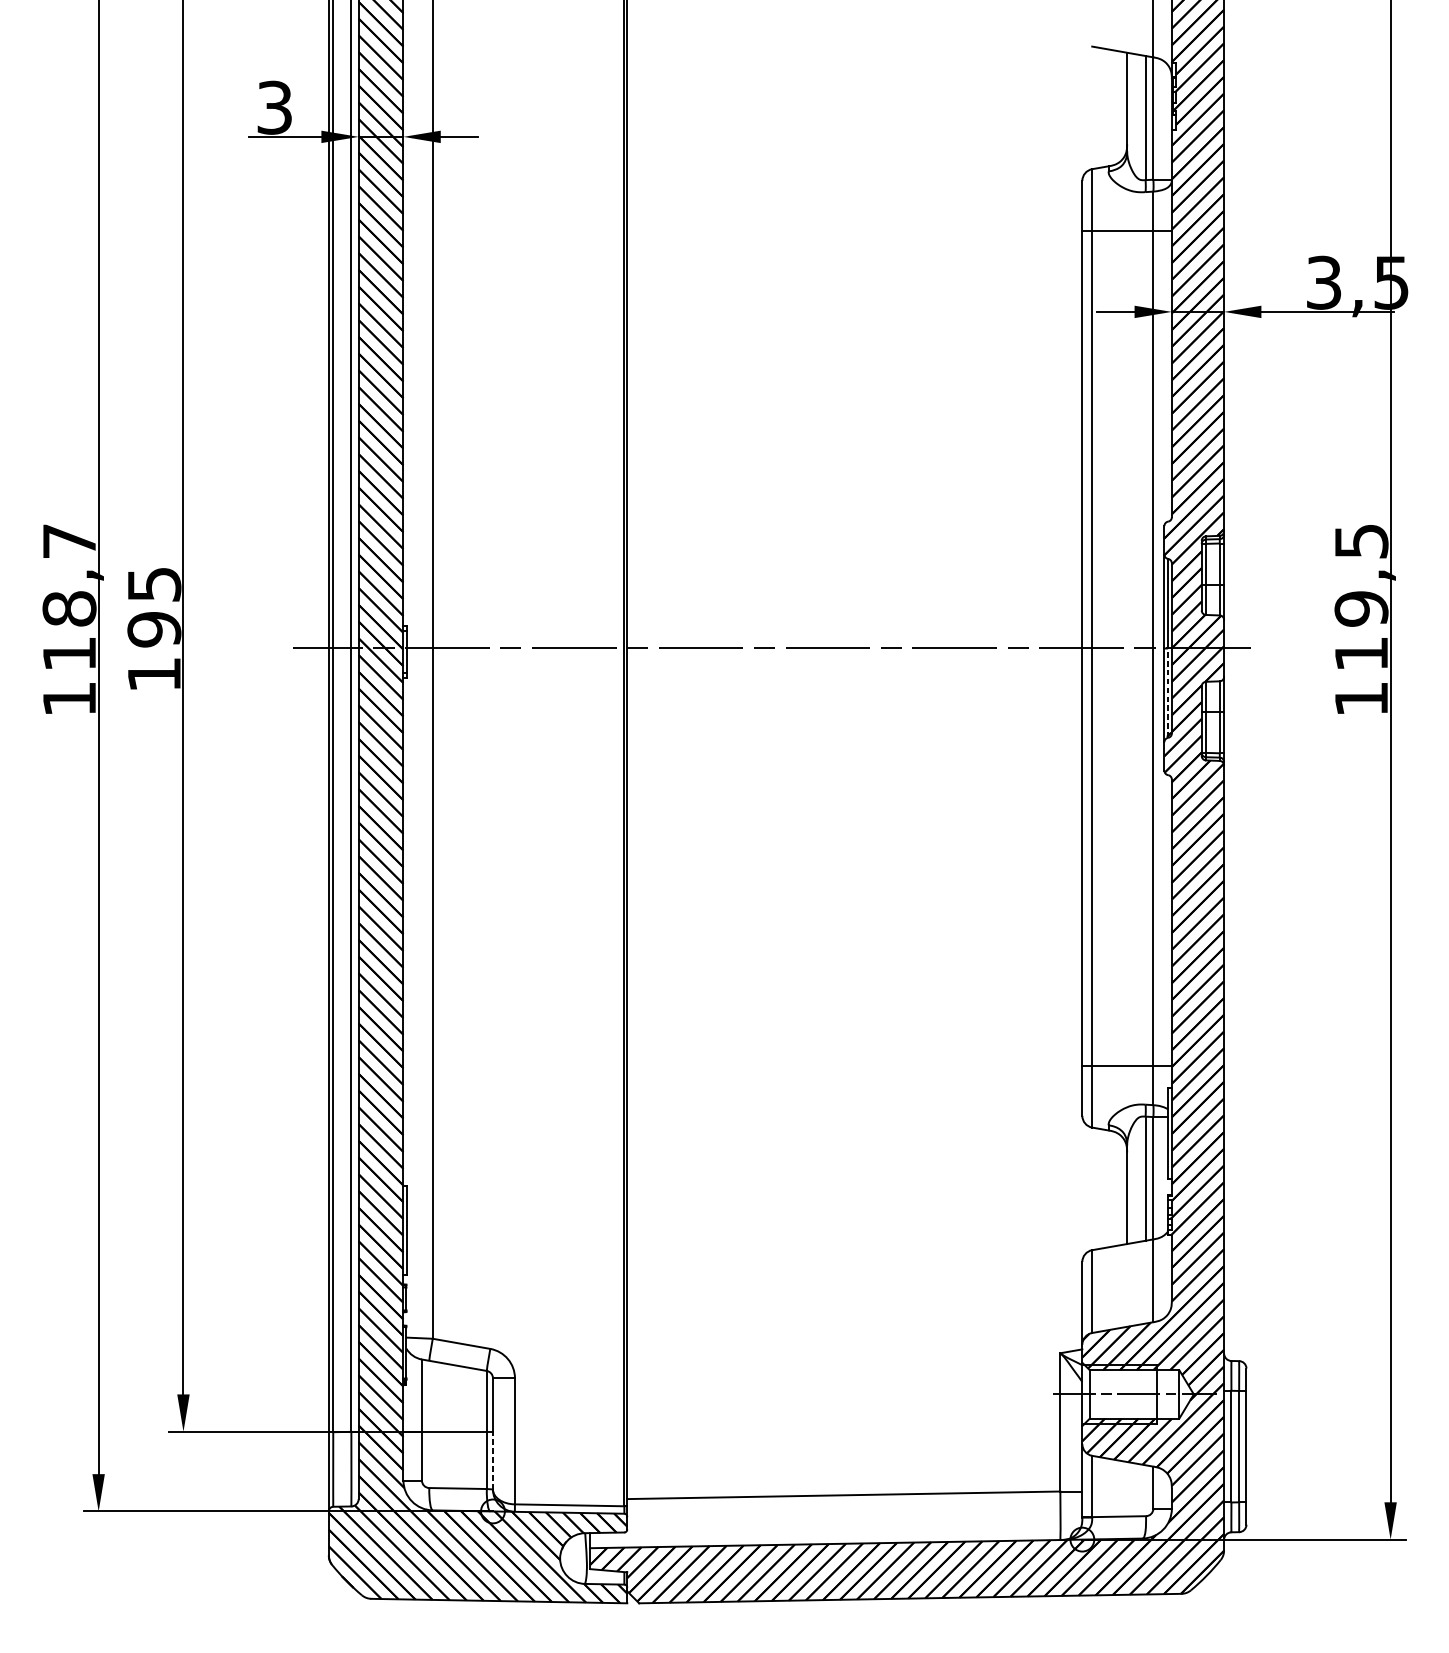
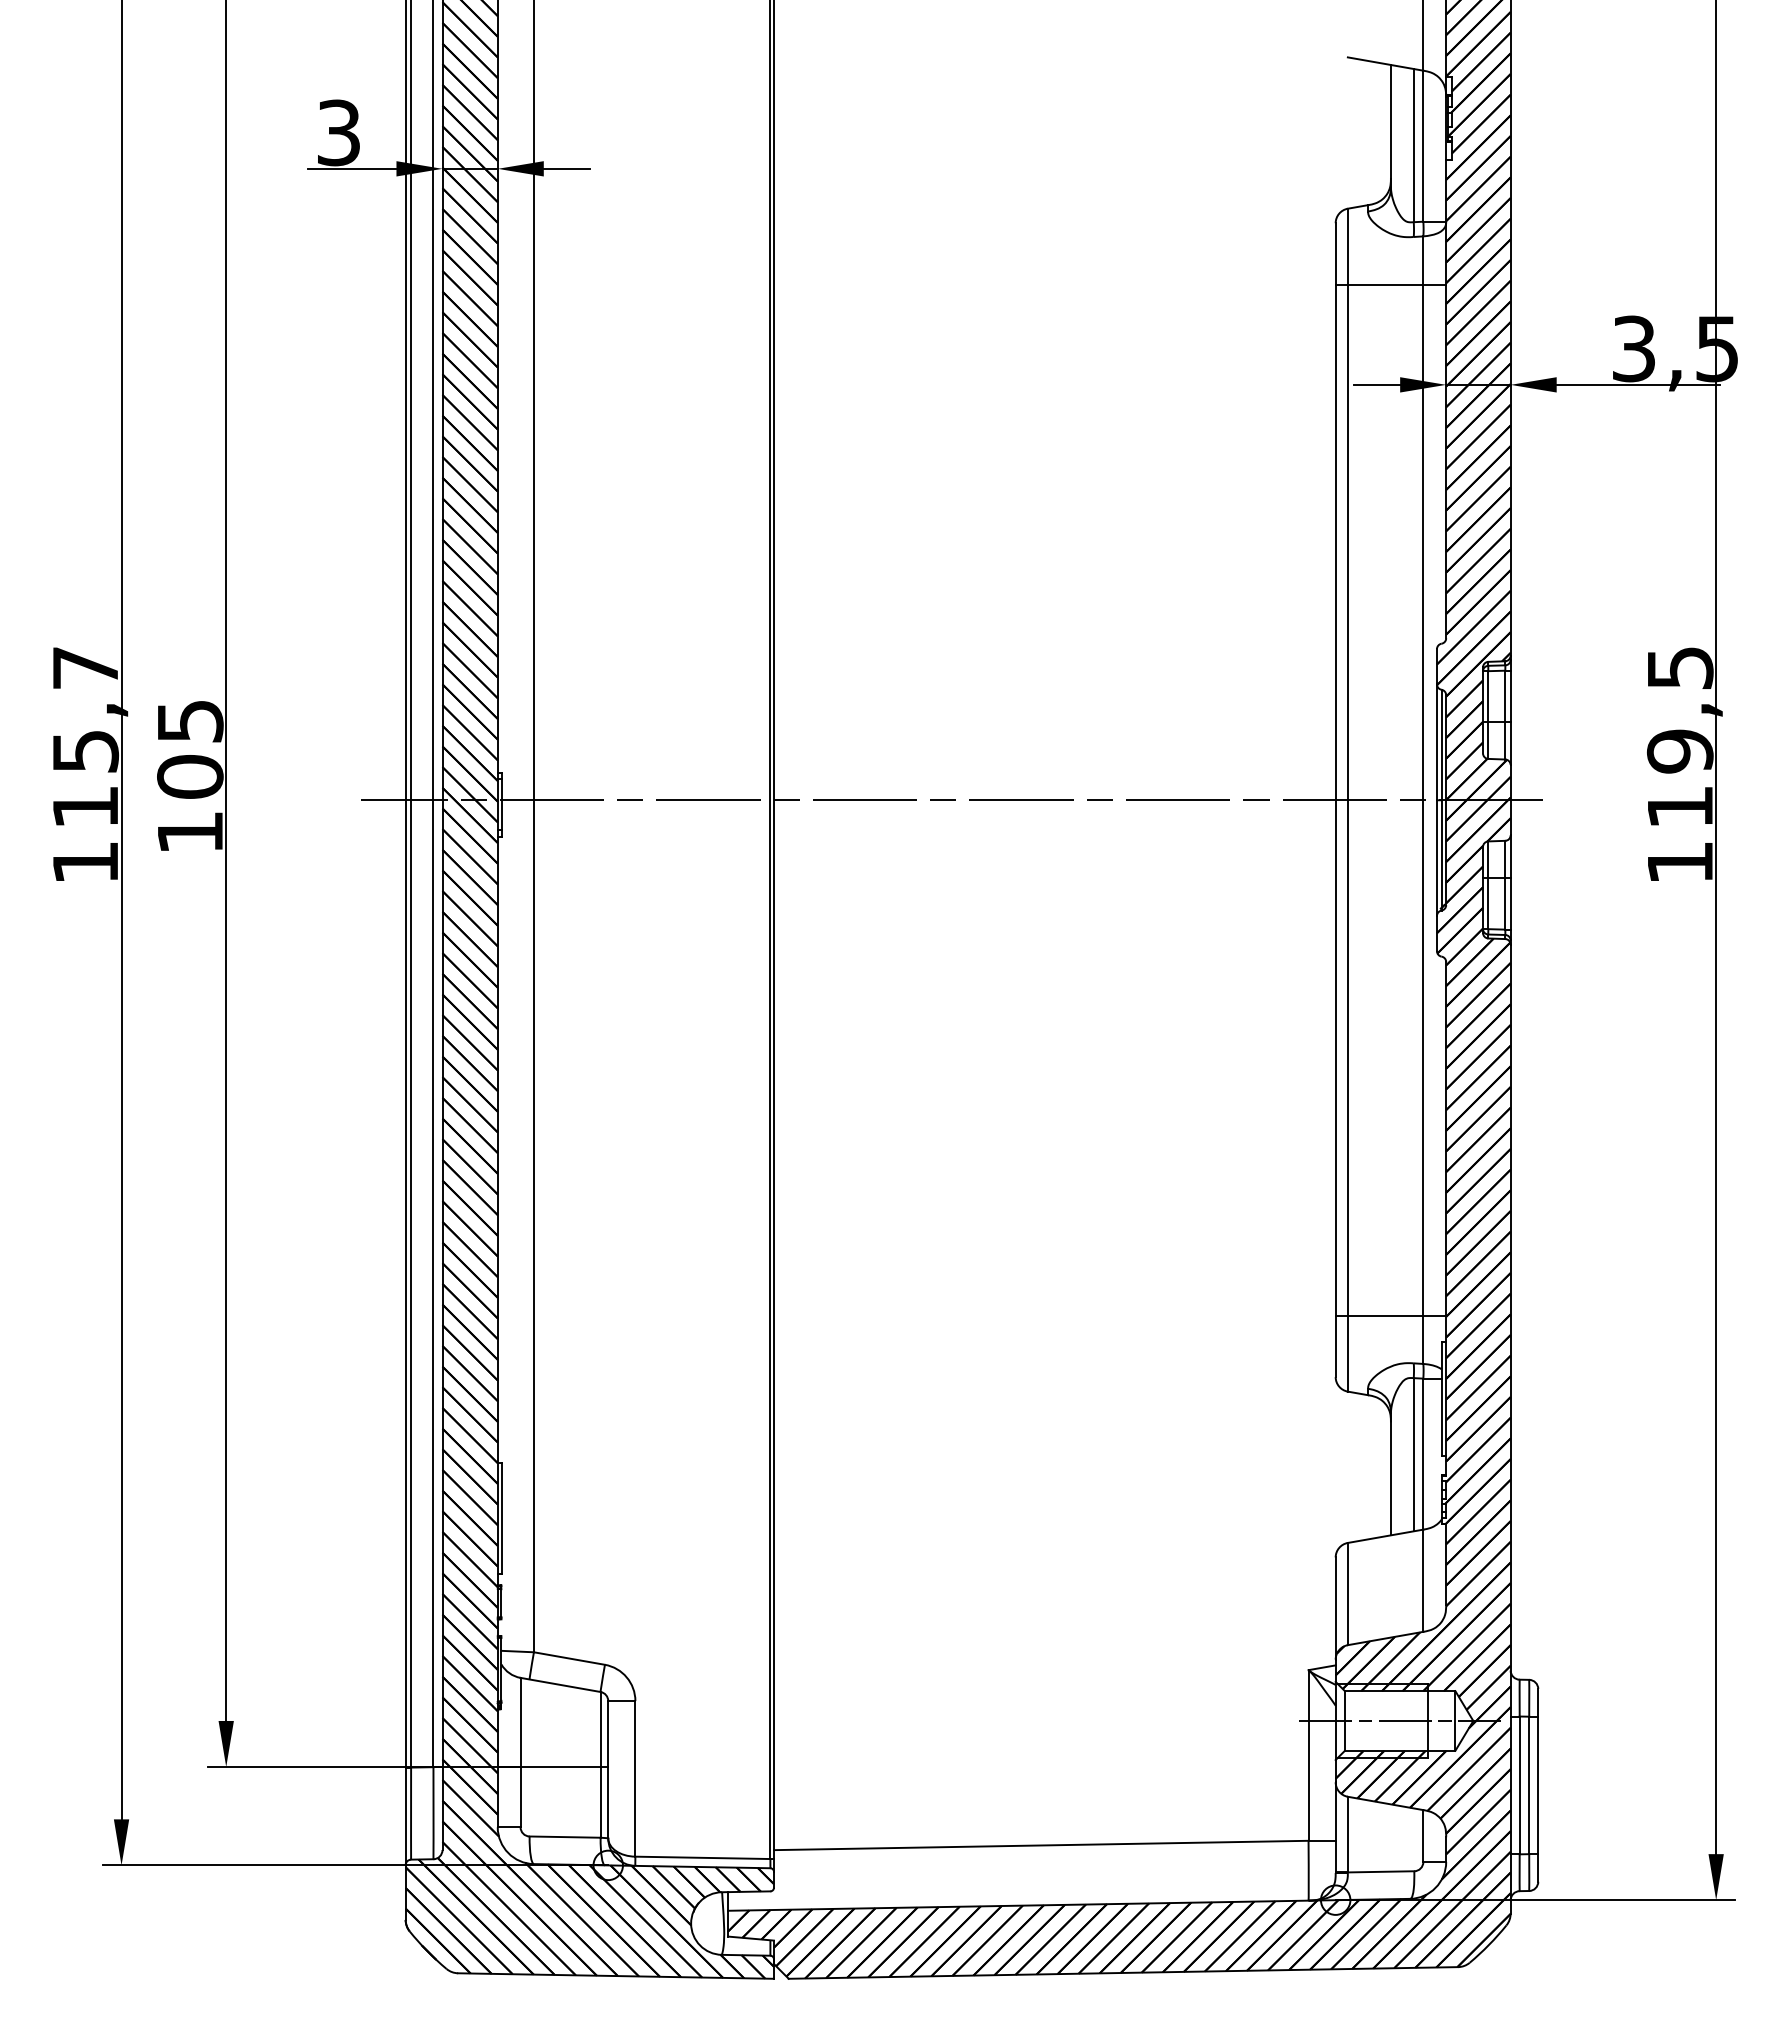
text: (69, 608) -> (85, 751), 118,7 -> 115,7
text: (154, 630) -> (190, 777), 195 -> 105
line: (1168, 692) -> (1441, 854), dashed -> solid
line: (493, 1460) -> (608, 1802), dashed -> solid

